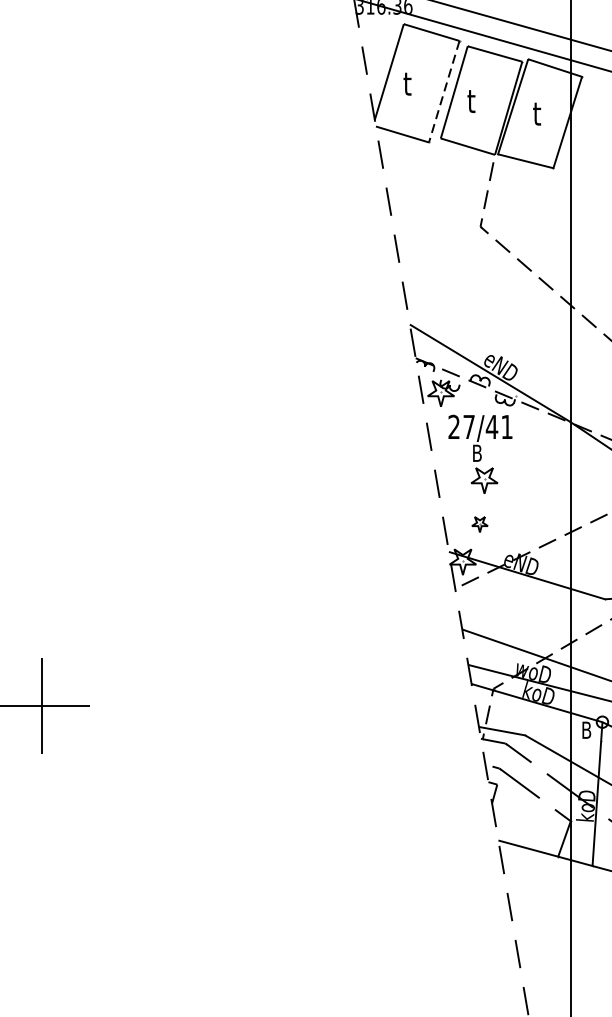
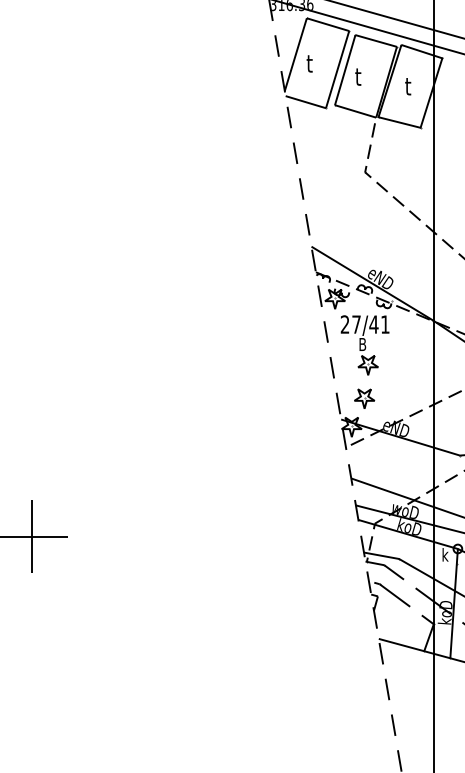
line: (444, 92) -> (337, 70), dashed -> solid
part: (479, 524) -> (364, 398), size x1.67
text: (586, 729) -> (445, 554), B -> k

